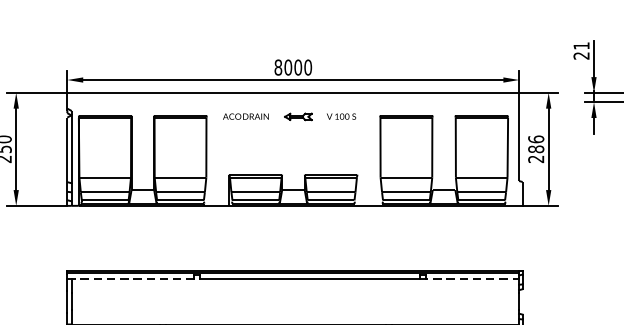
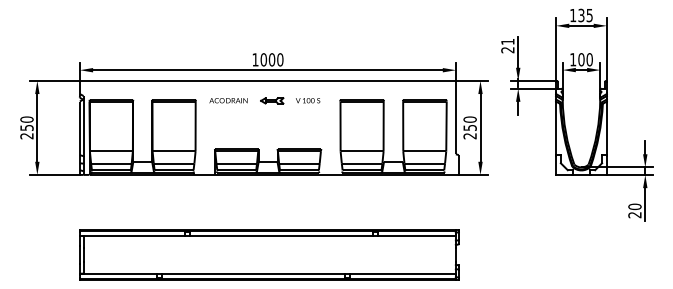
text: (278, 67) -> (255, 59), 8000 -> 1000
text: (535, 144) -> (469, 123), 286 -> 250
line: (134, 279) -> (135, 236), dashed -> solid
line: (470, 279) -> (415, 236), dashed -> solid

